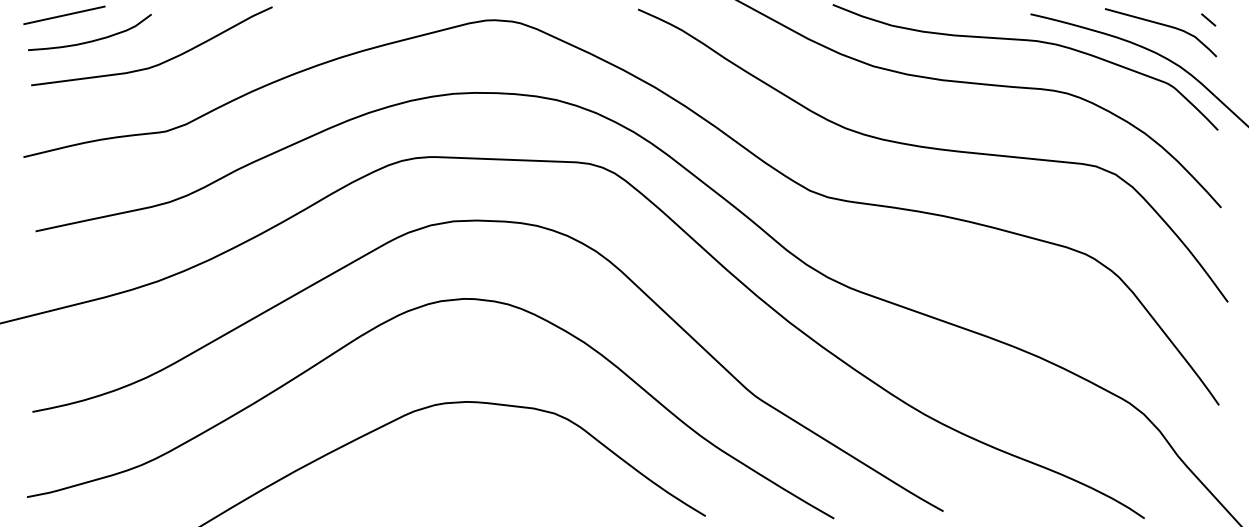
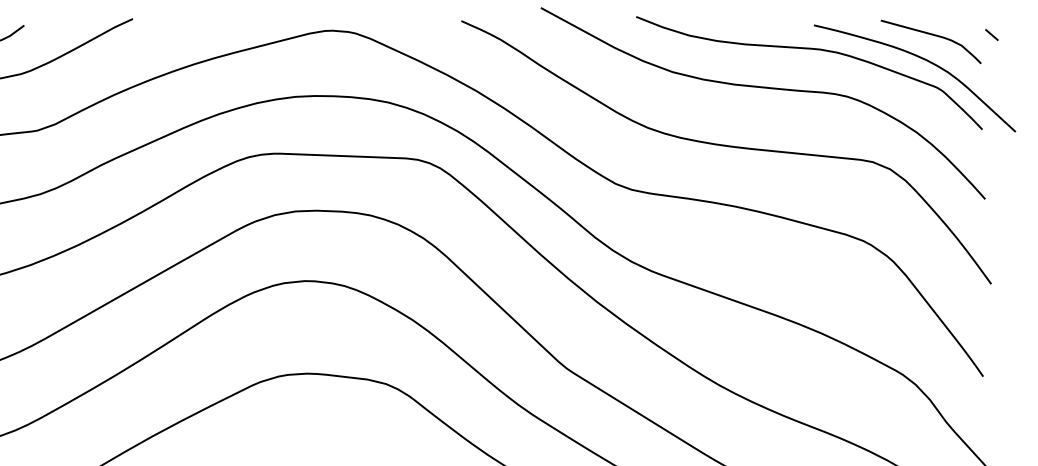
line: (1208, 19) -> (991, 34), moved

